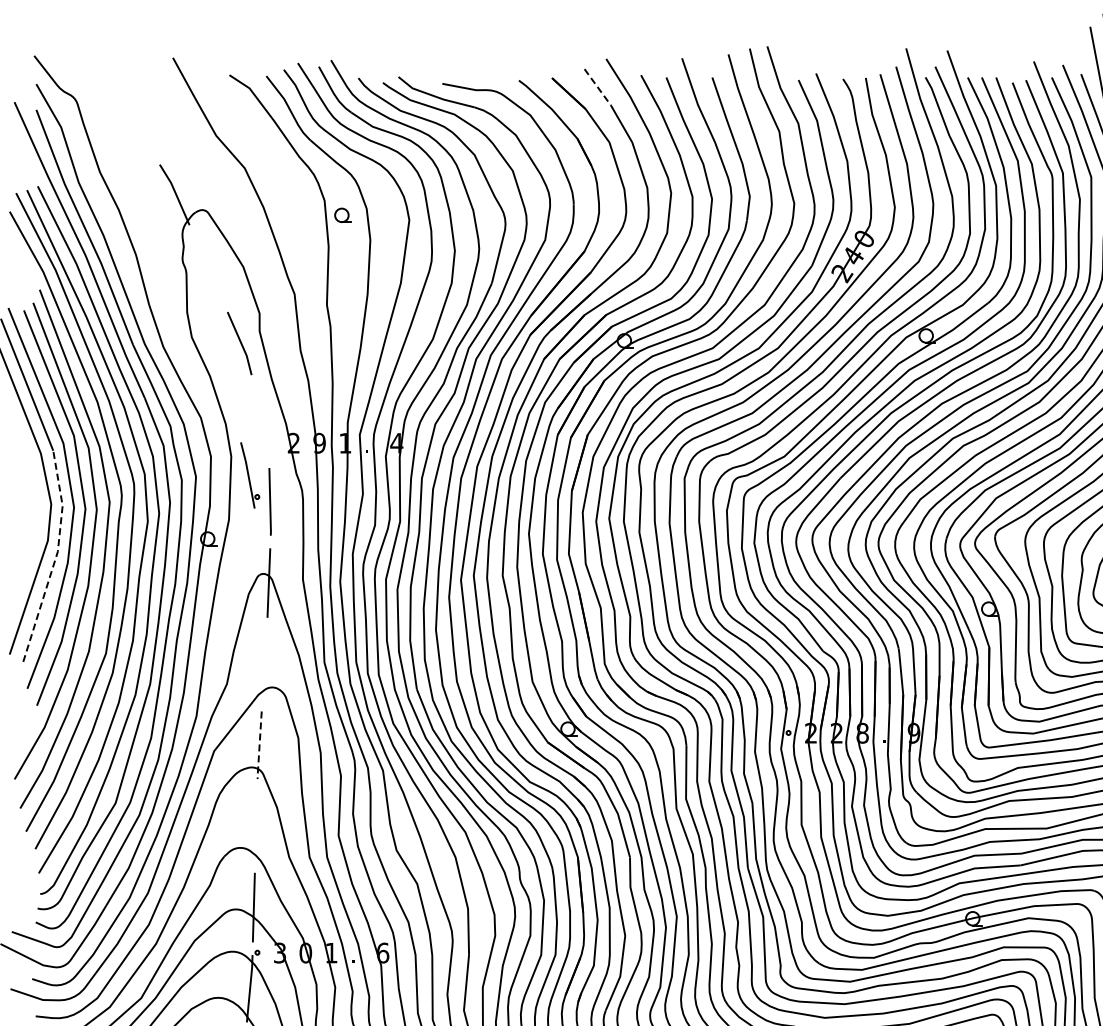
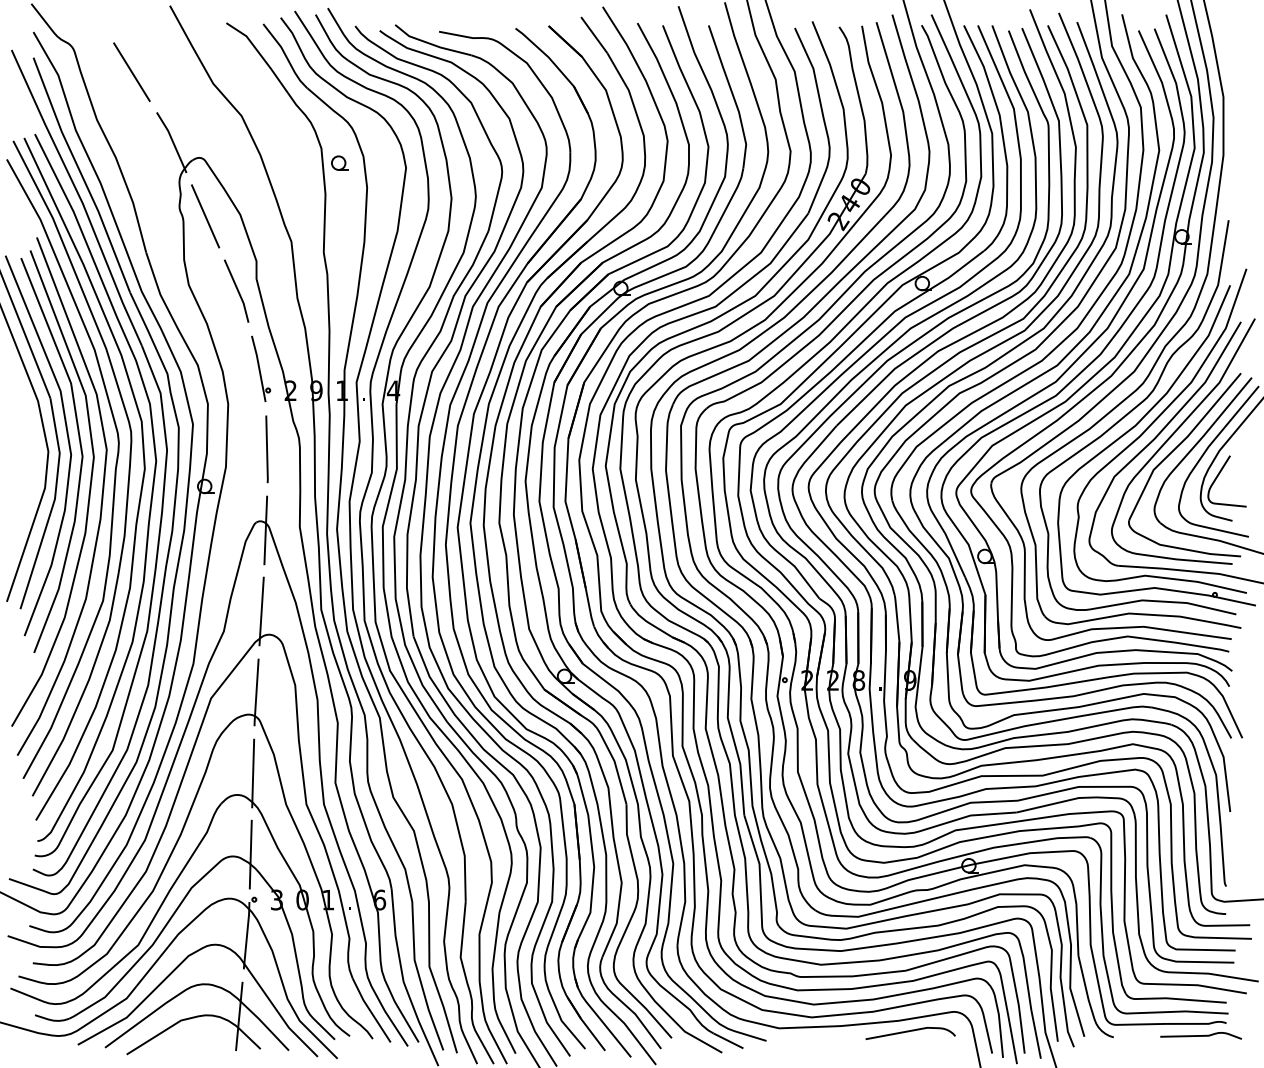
line: (597, 87) -> (594, 35), dashed -> solid
line: (134, 123) -> (131, 71), added
line: (208, 268) -> (205, 216), added
part: (250, 475) -> (261, 368), moved
line: (56, 556) -> (53, 503), dashed -> solid
line: (264, 664) -> (261, 611), added
line: (259, 746) -> (256, 693), dashed -> solid
line: (256, 826) -> (253, 773), added

